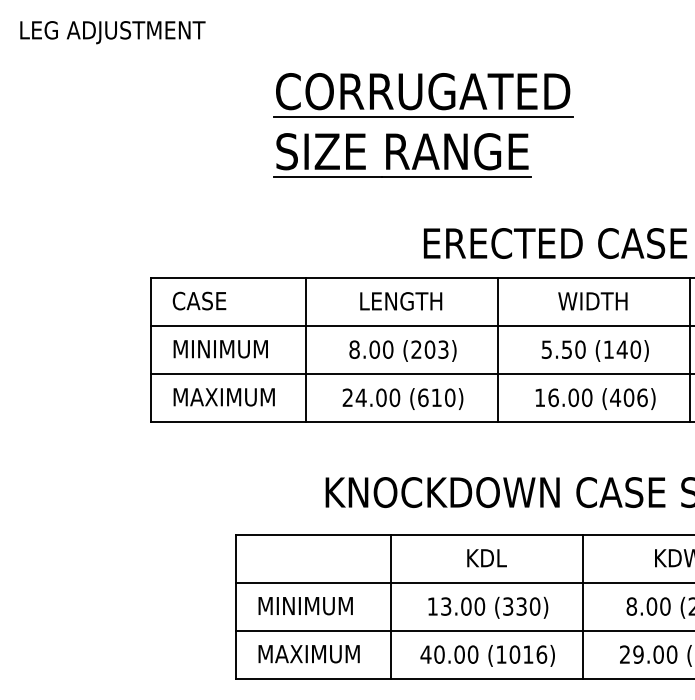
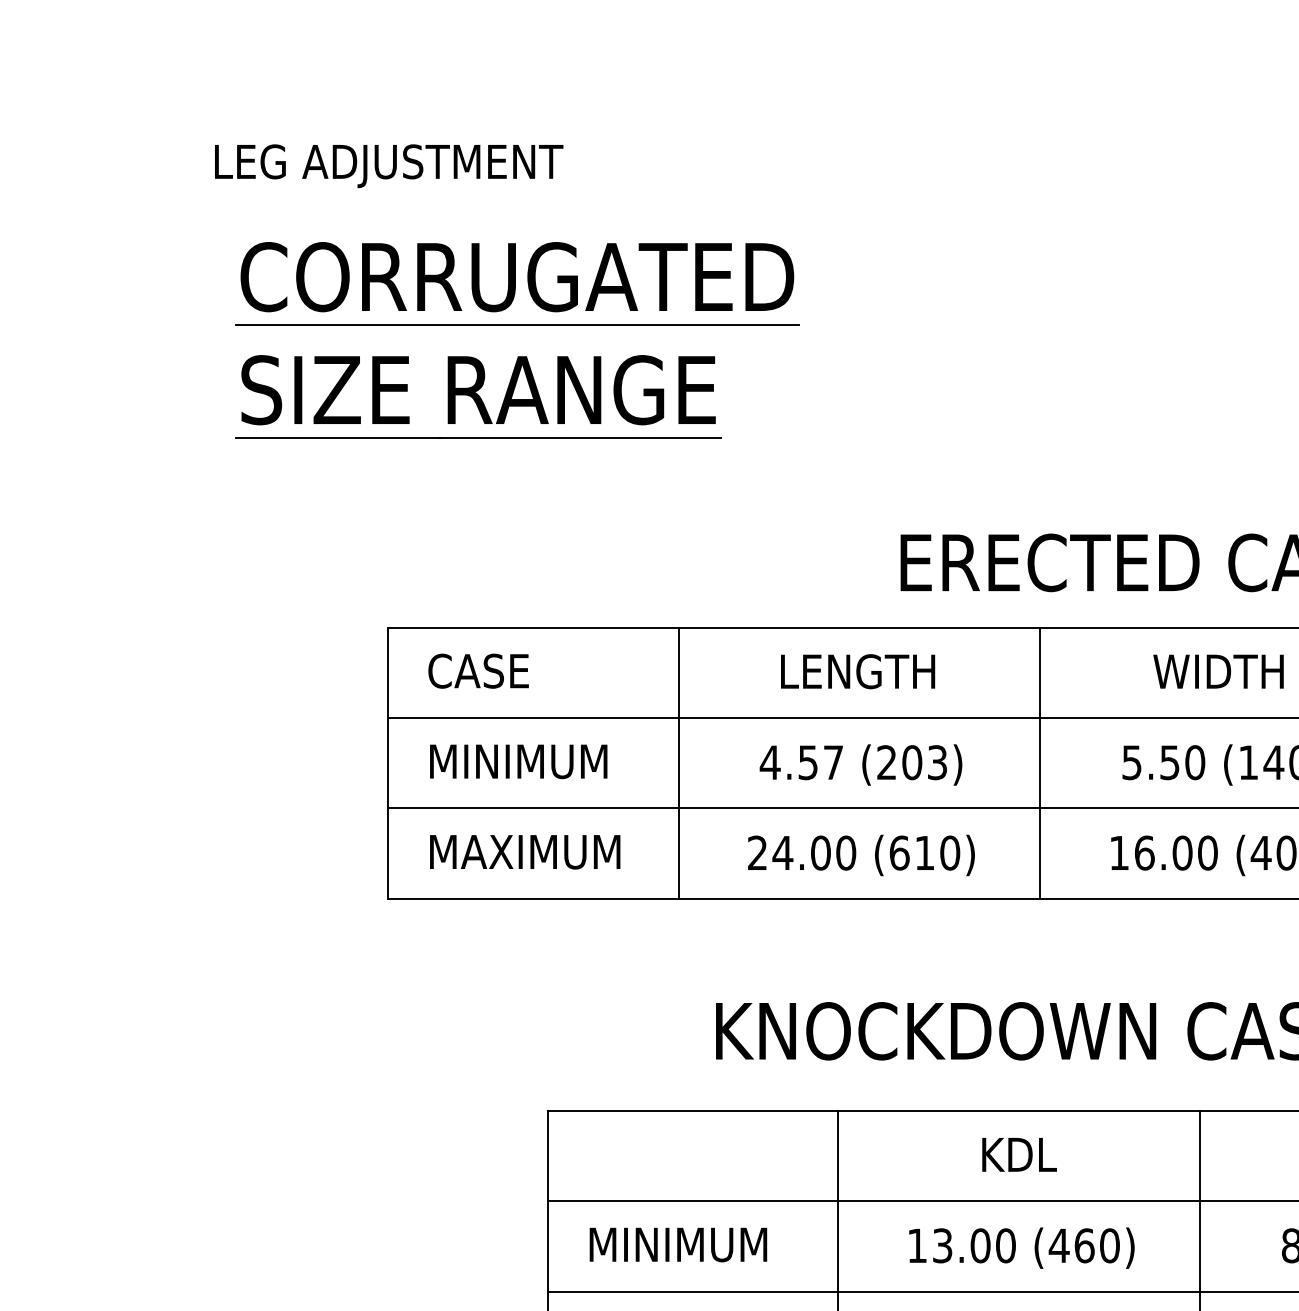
text: (112, 32) -> (388, 165), moved
part: (423, 117) -> (518, 325), moved
text: (371, 349) -> (802, 762), 8.00 -> 4.57
text: (514, 606) -> (1071, 1245), (330) -> (460)

